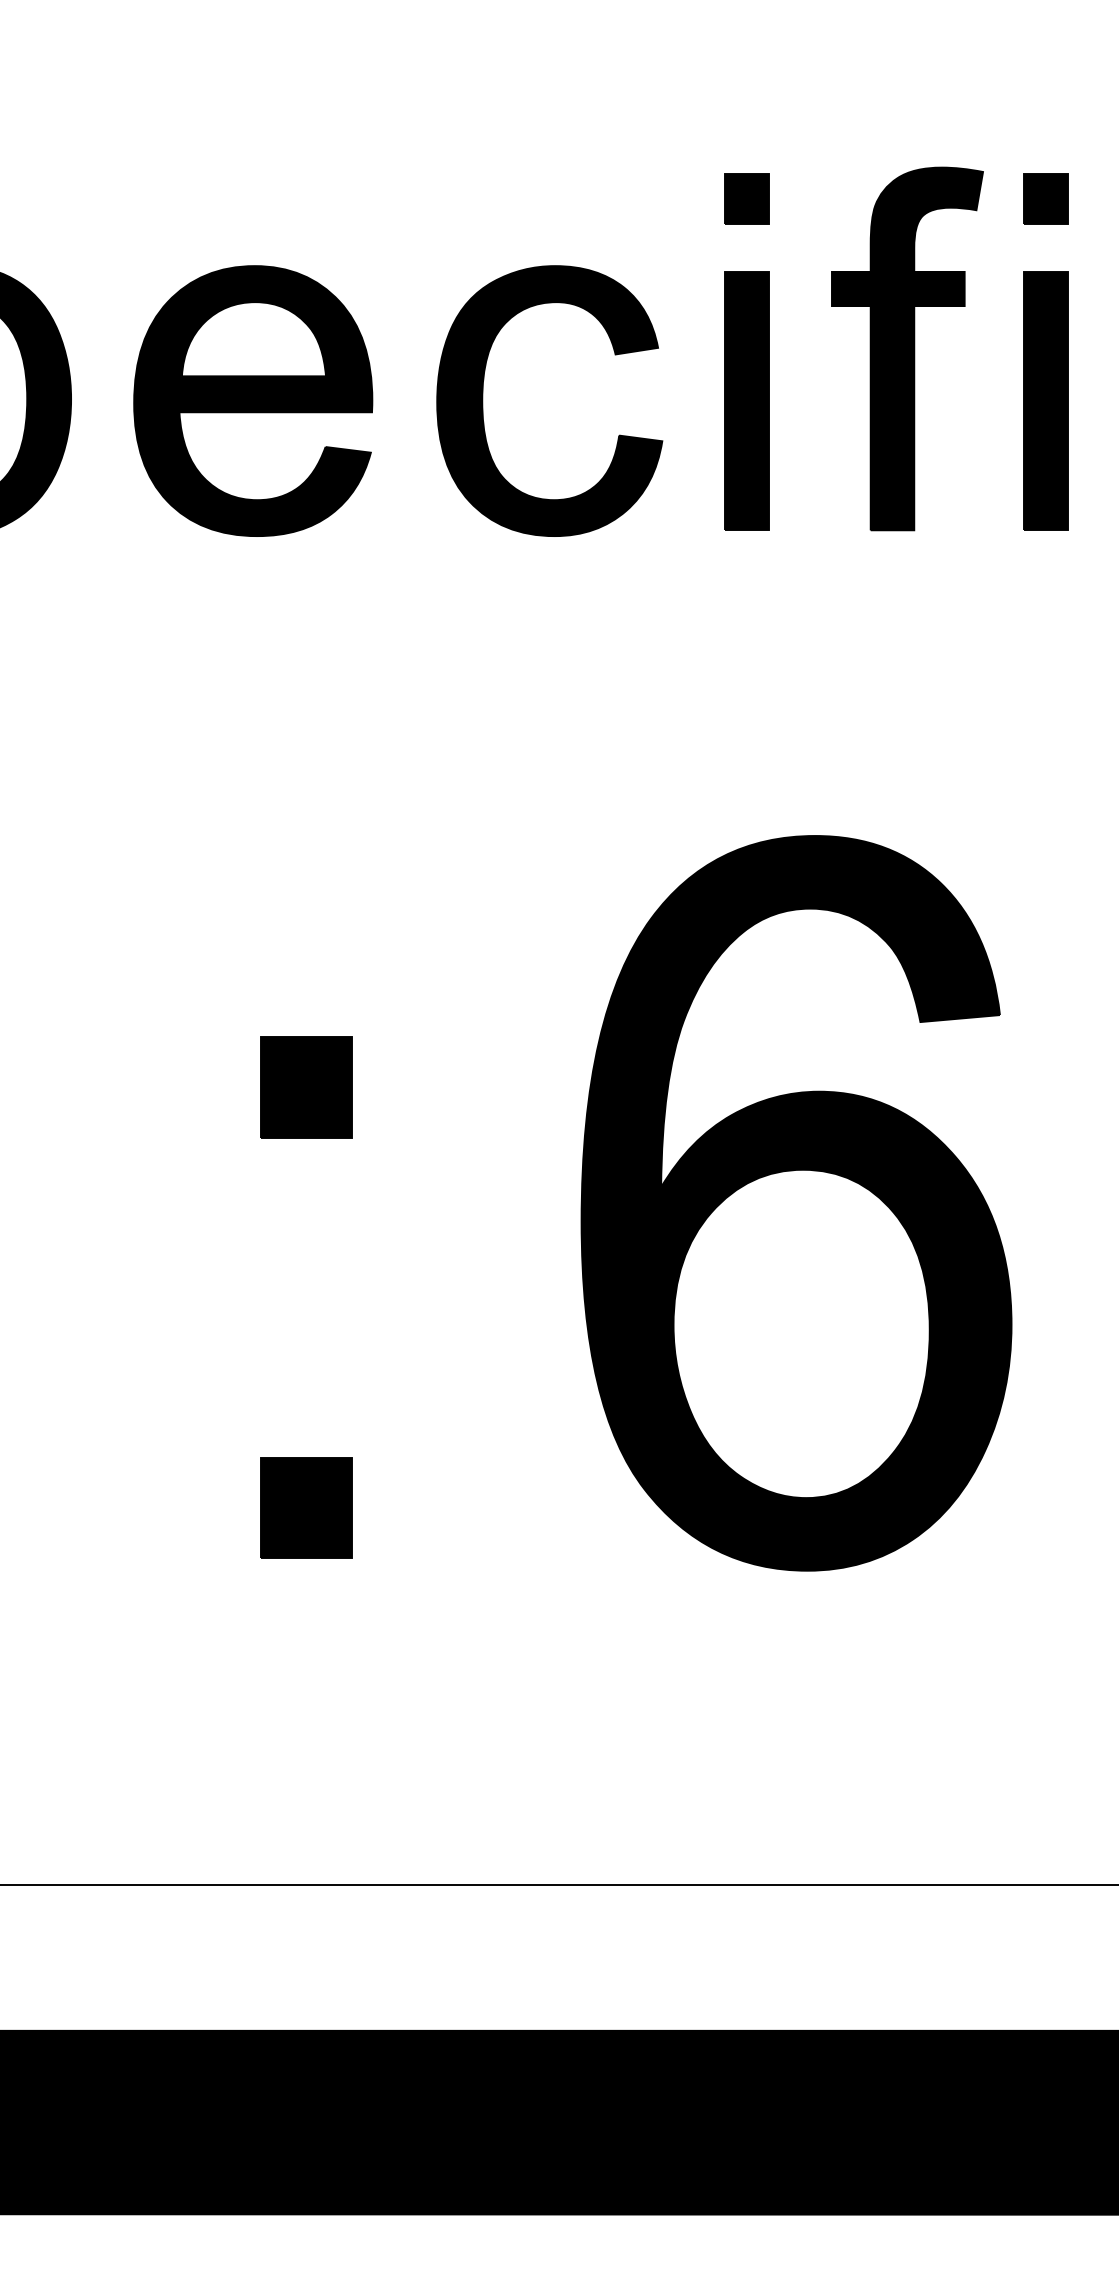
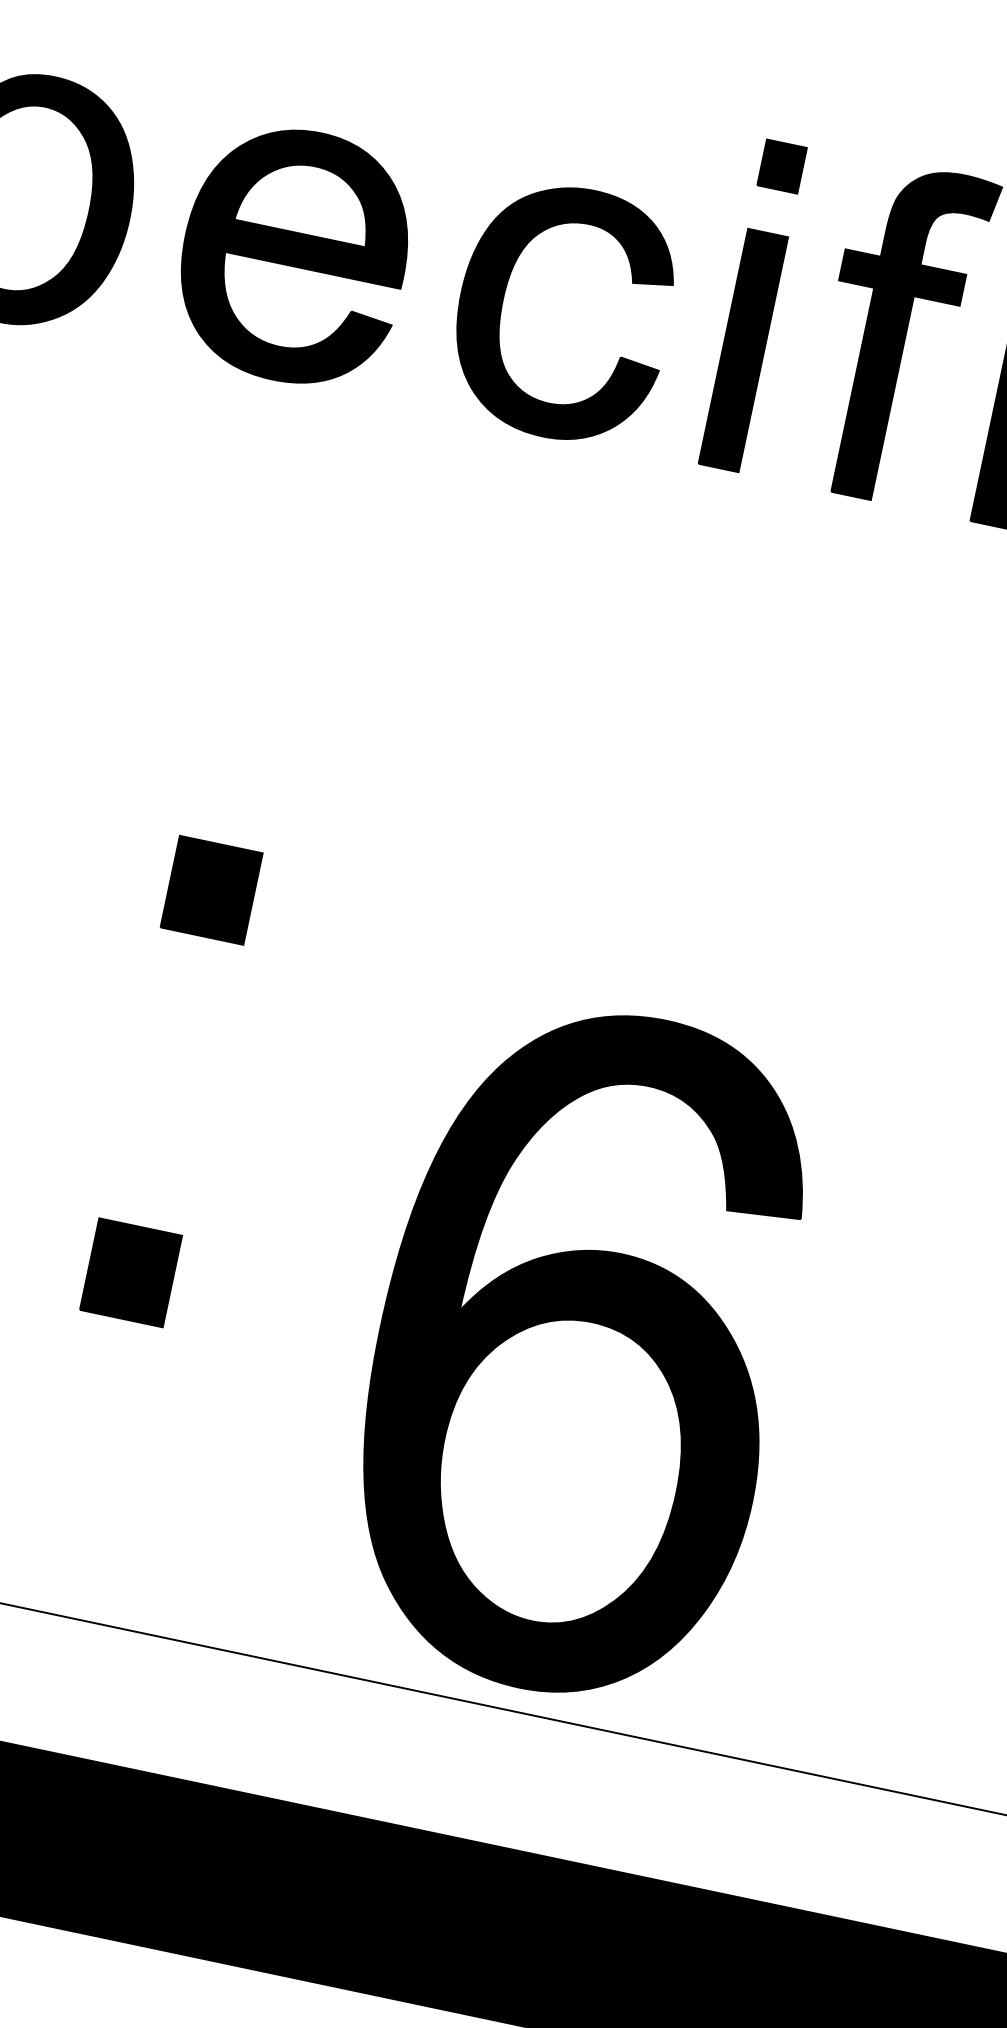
part: (796, 1203) -> (579, 1351), moved

